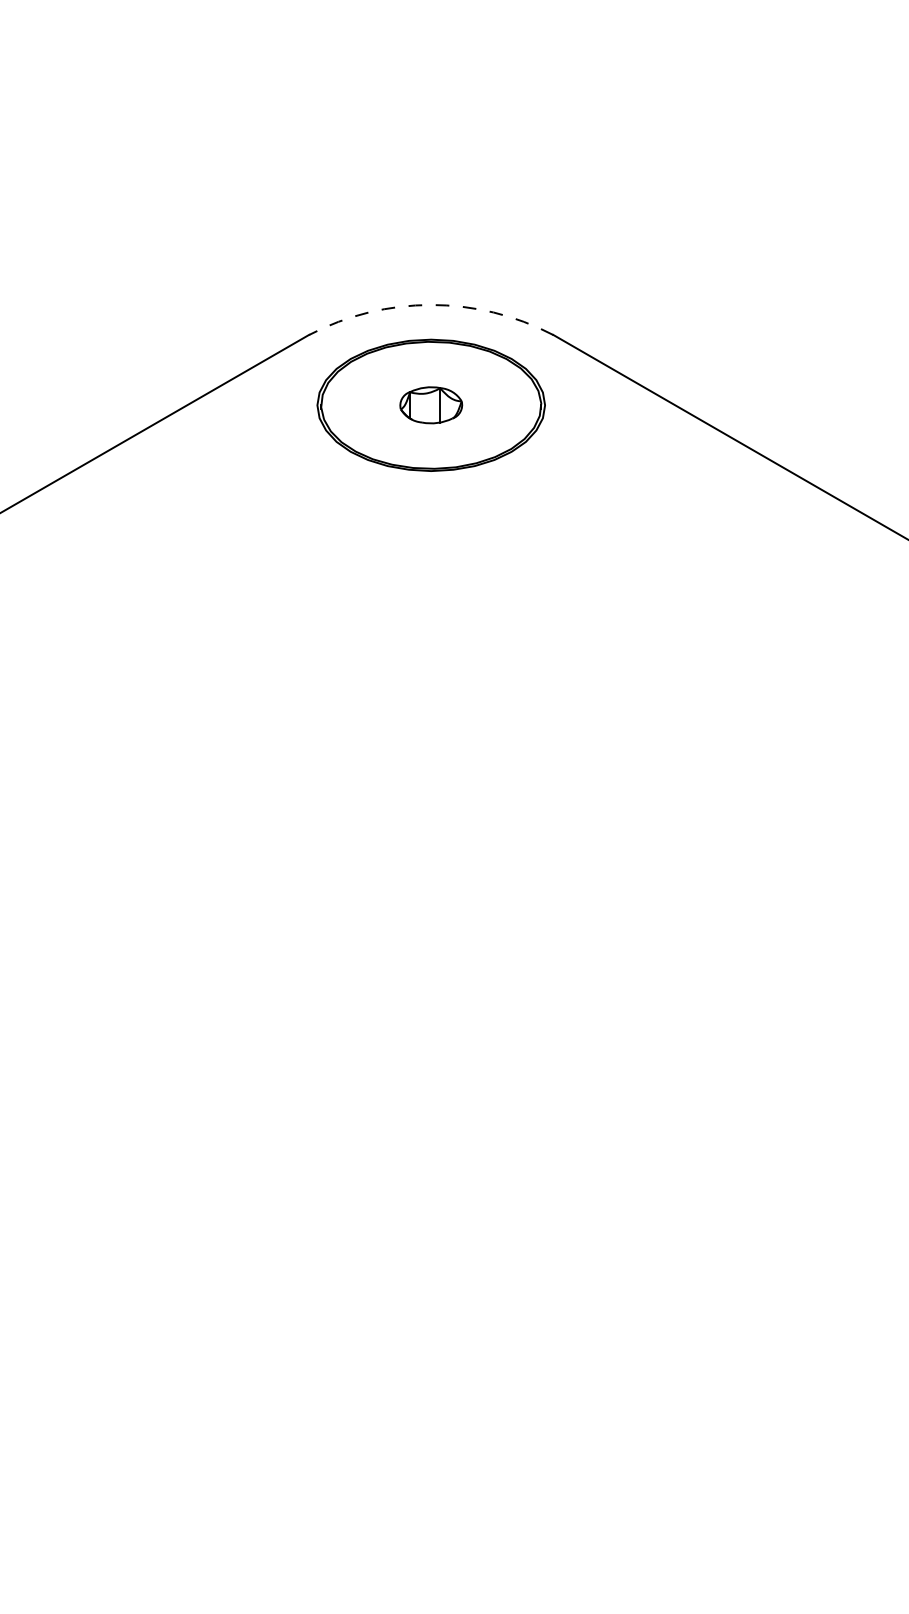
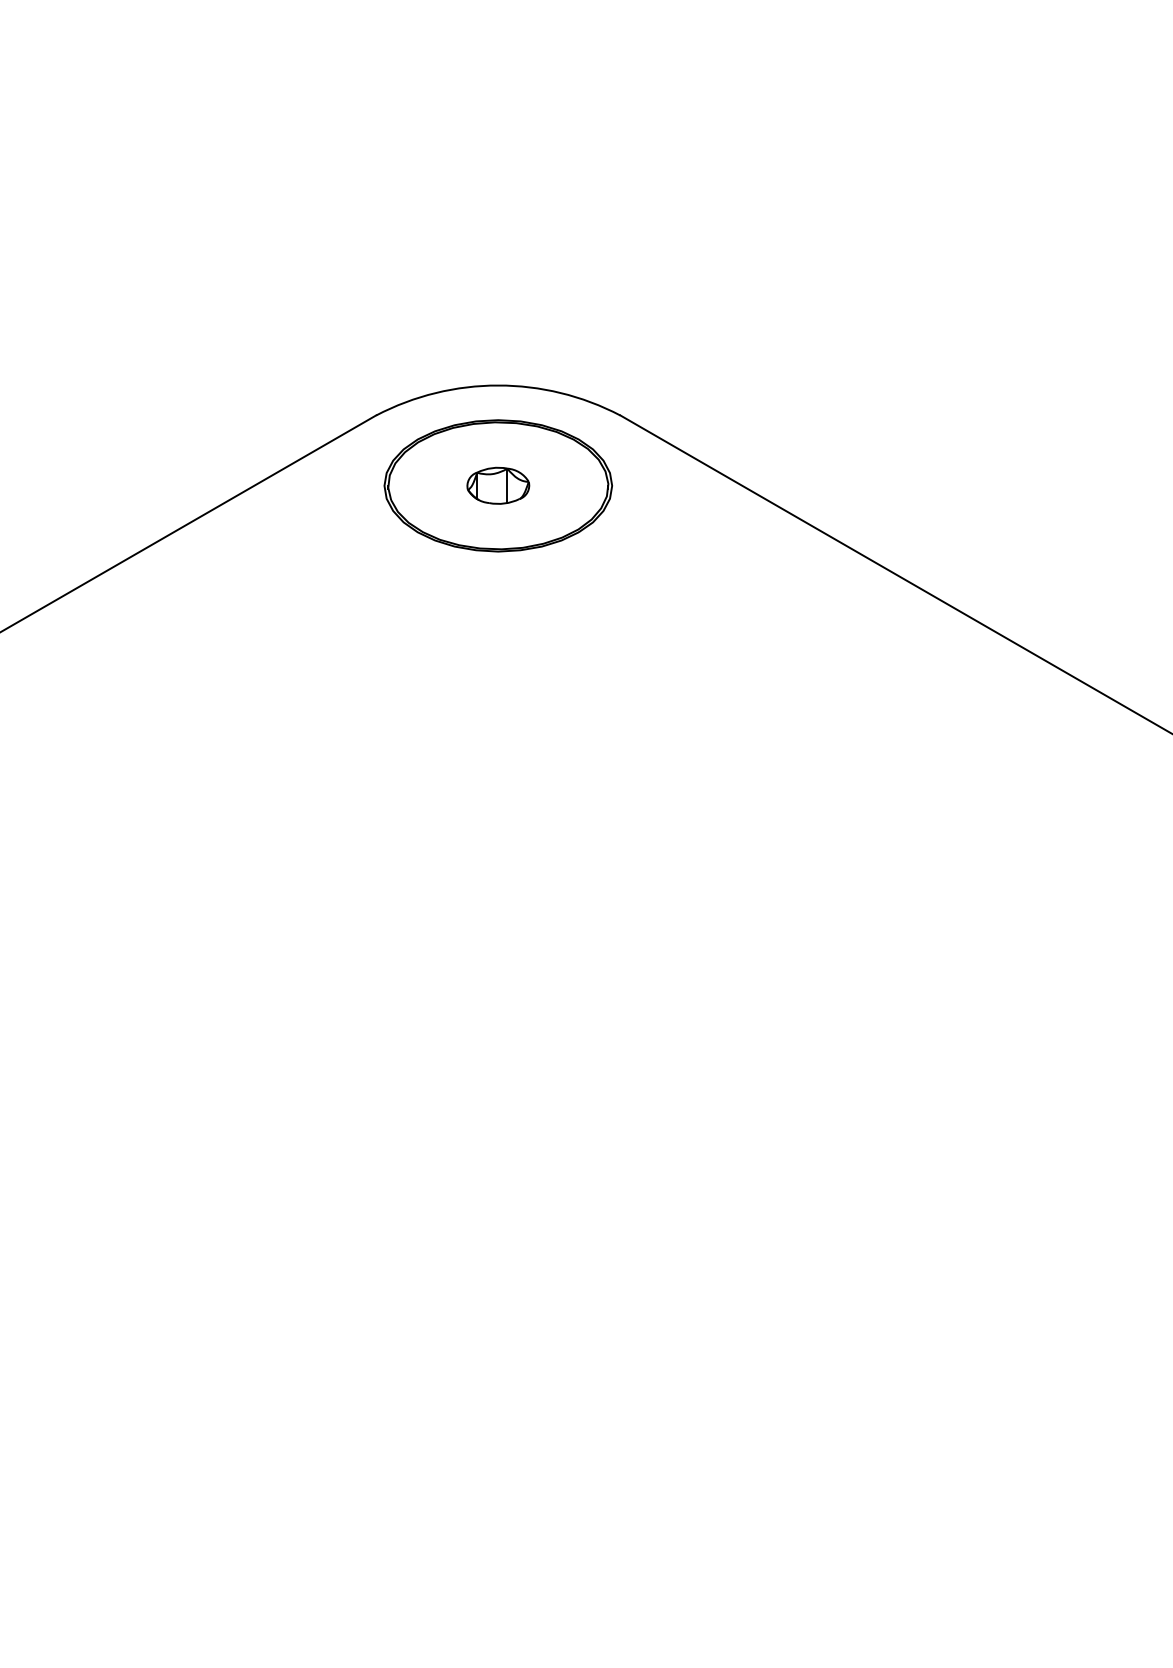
arc: (431, 304) -> (498, 385), dashed -> solid

